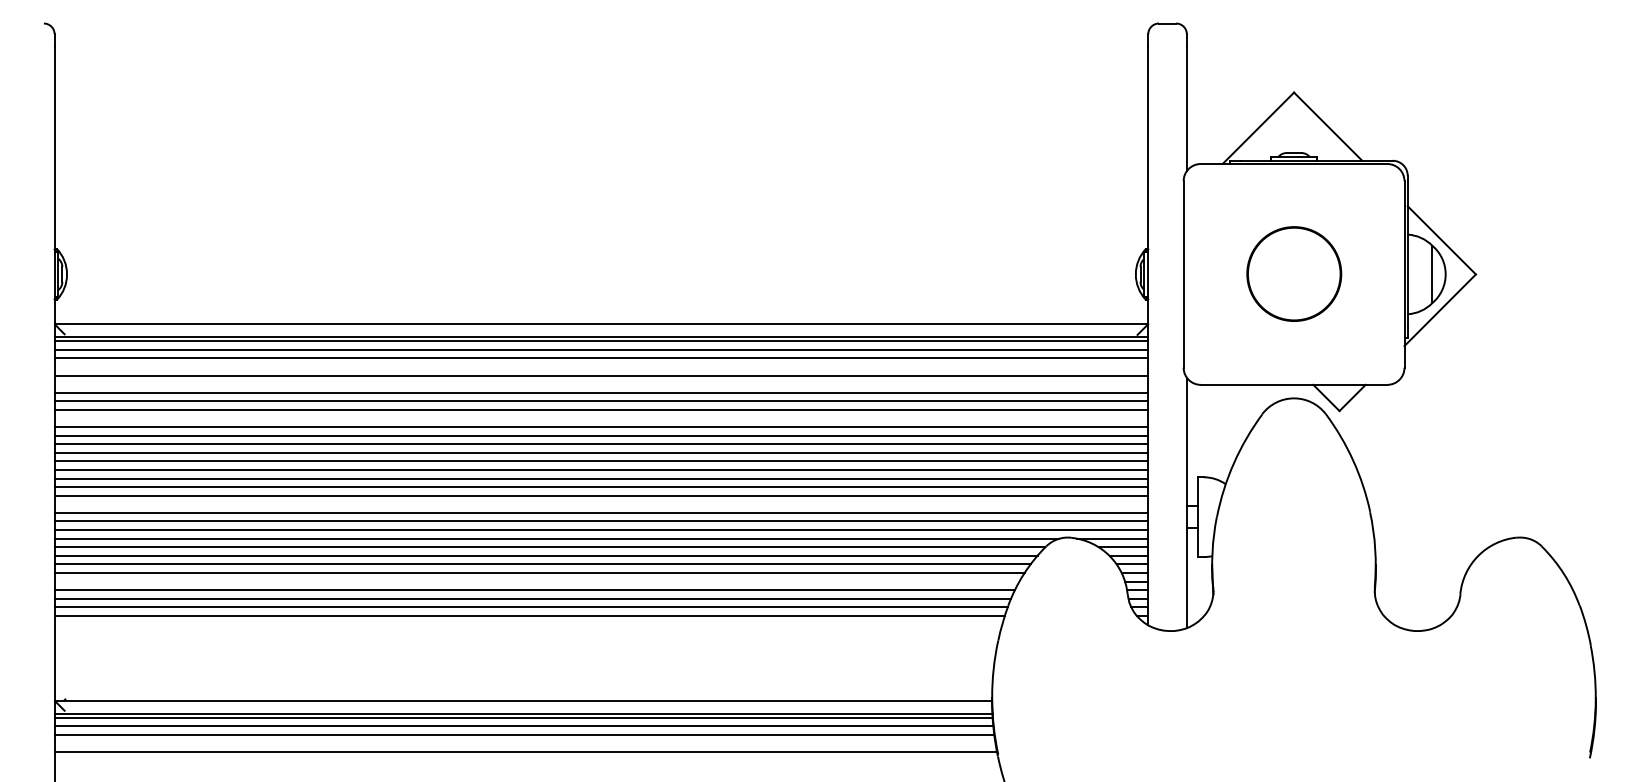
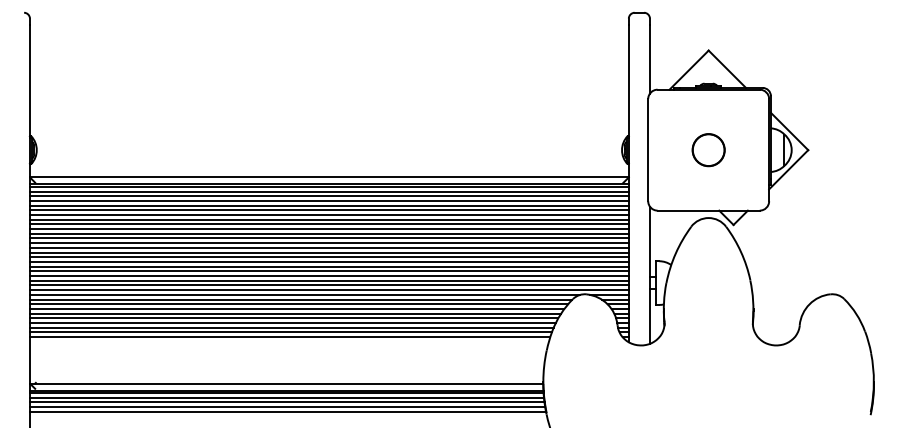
circle: (1293, 275) -> (708, 150), size x0.62
line: (599, 366) -> (328, 200), added
line: (599, 384) -> (328, 210), added
line: (599, 419) -> (328, 229), added
line: (599, 505) -> (328, 276), added
line: (535, 581) -> (293, 318), added
line: (524, 744) -> (287, 407), added

